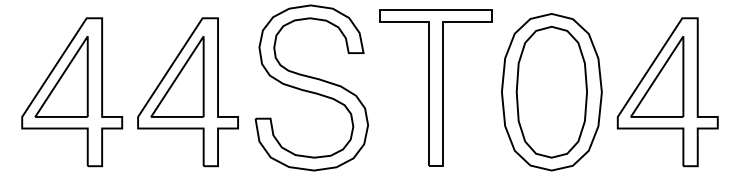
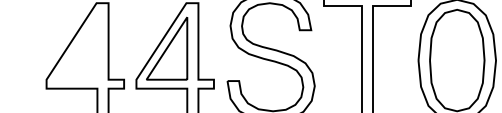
part: (61, 76) -> (77, 48), removed

